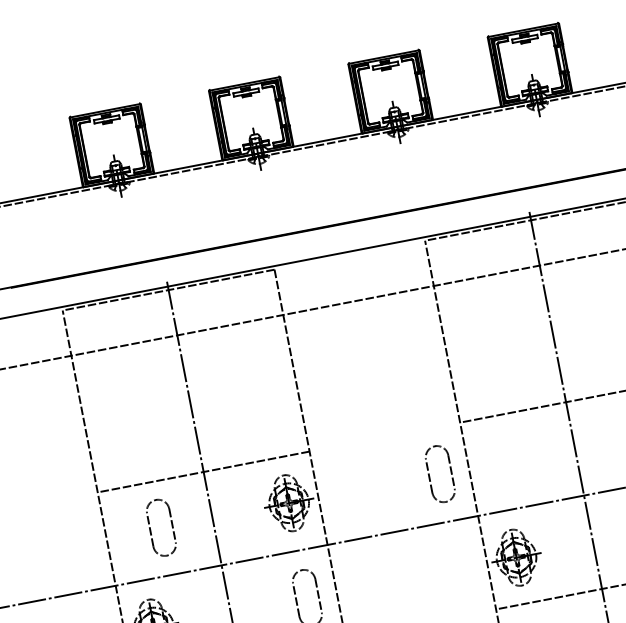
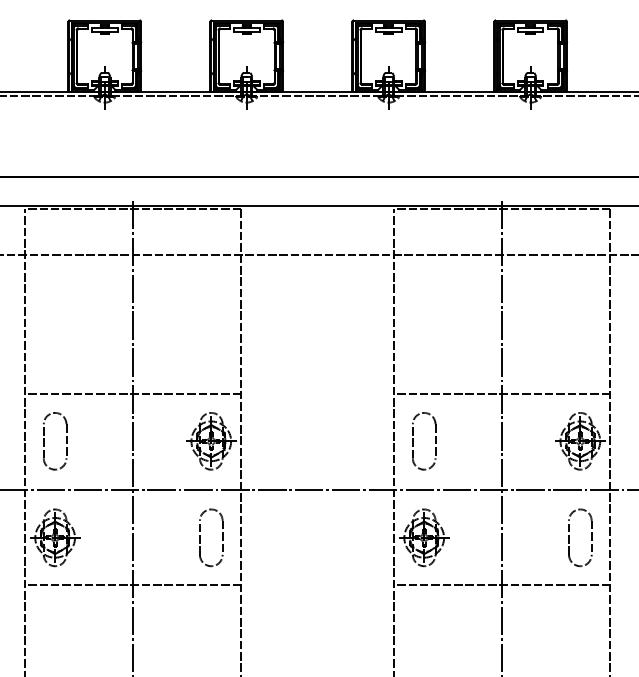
part: (429, 476) -> (413, 441), moved
part: (150, 530) -> (44, 441), moved

